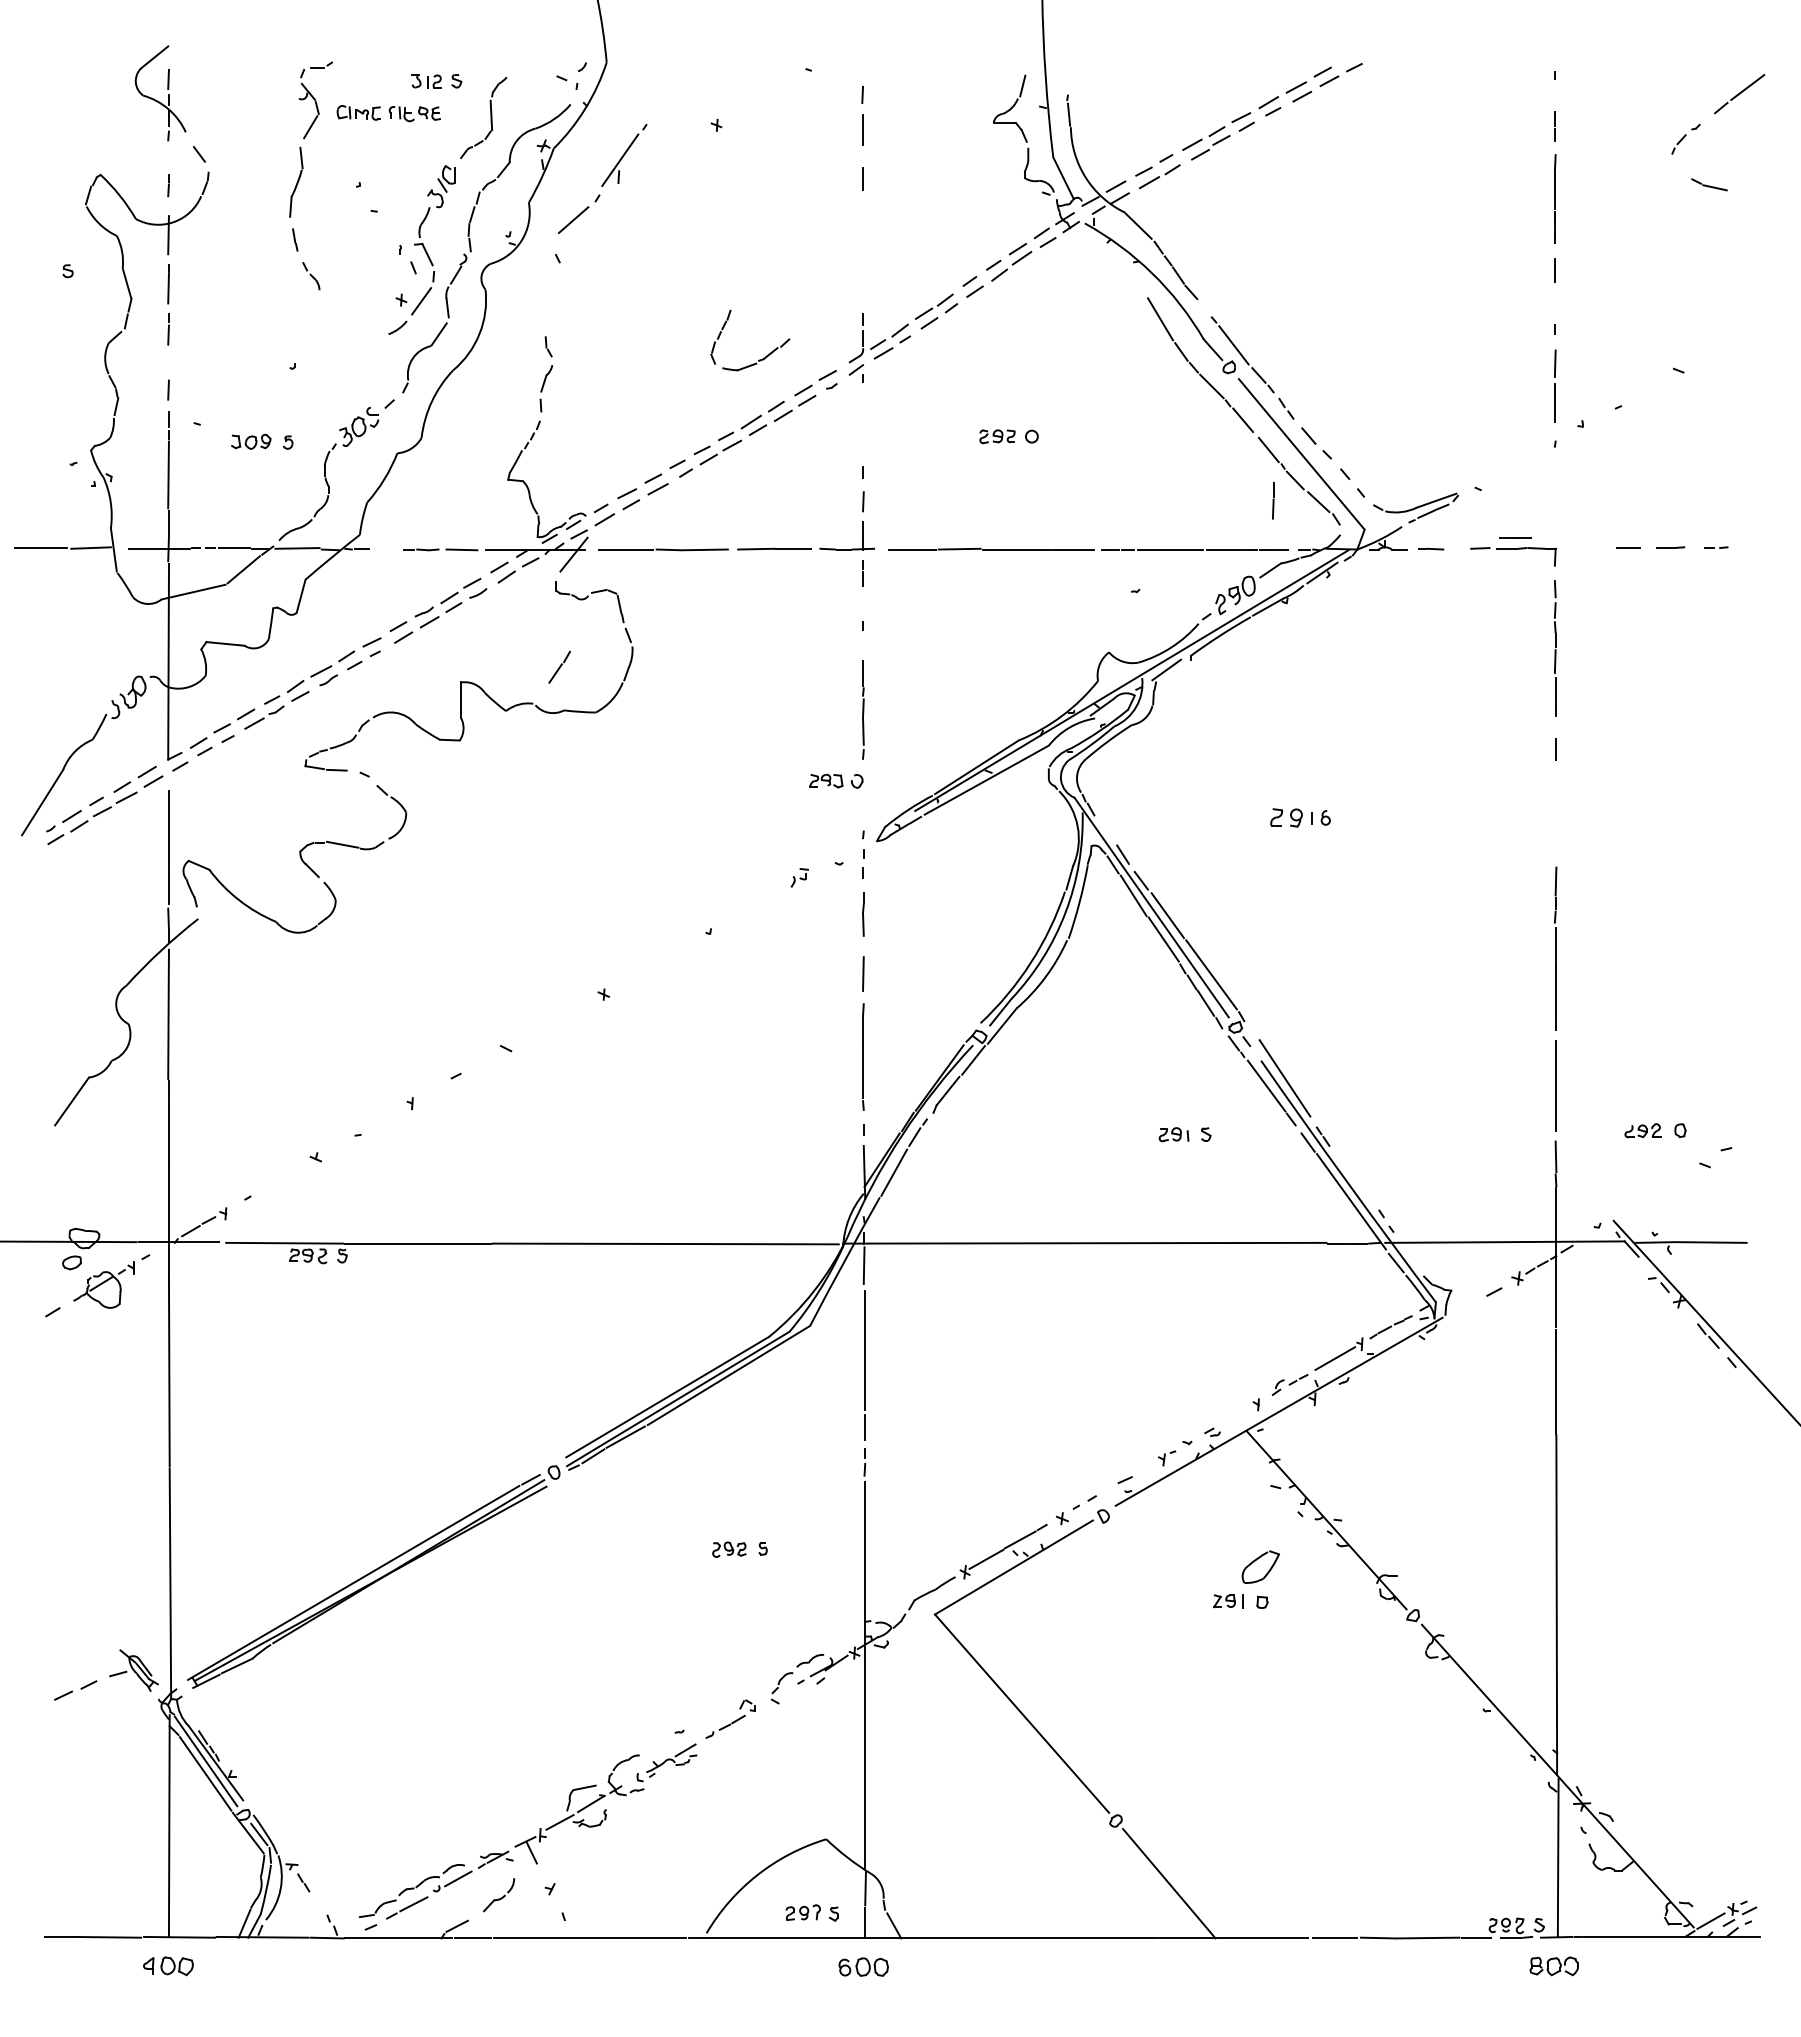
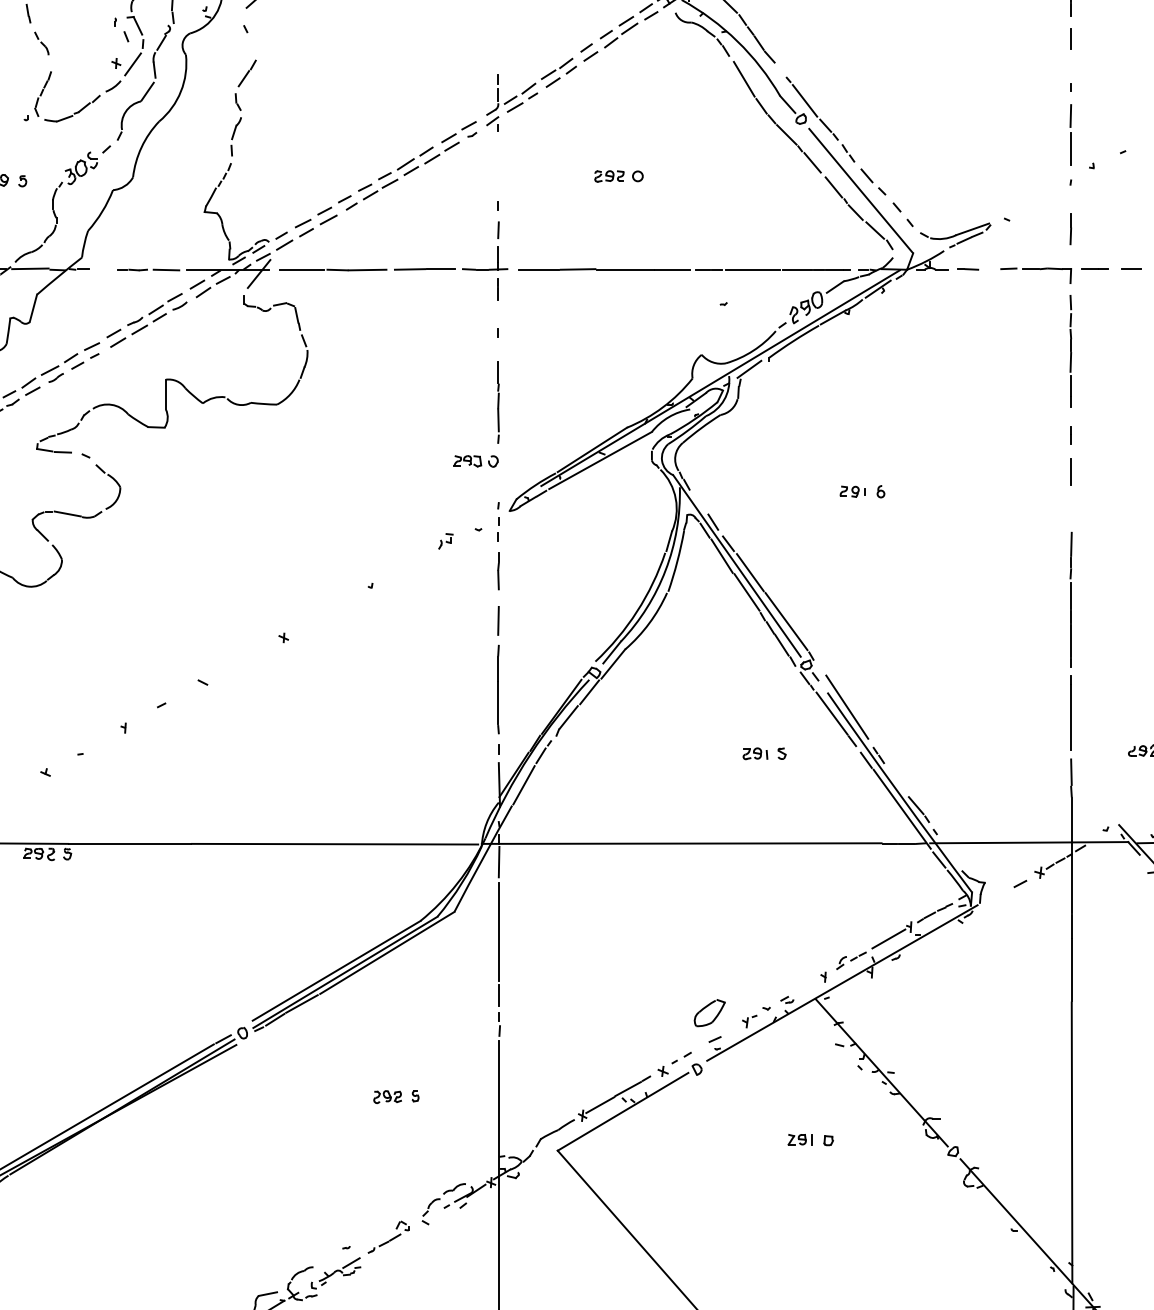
part: (1109, 264) -> (702, 33), added
part: (759, 359) -> (75, 112), moved
line: (1273, 500) -> (1071, 229), moved
line: (1515, 537) -> (1095, 268), moved
line: (559, 666) -> (247, 72), moved
line: (1555, 793) -> (1071, 471), added
part: (1291, 817) -> (852, 491), size x0.71
line: (1368, 1197) -> (916, 805), added
part: (1260, 1566) -> (709, 1012), moved

